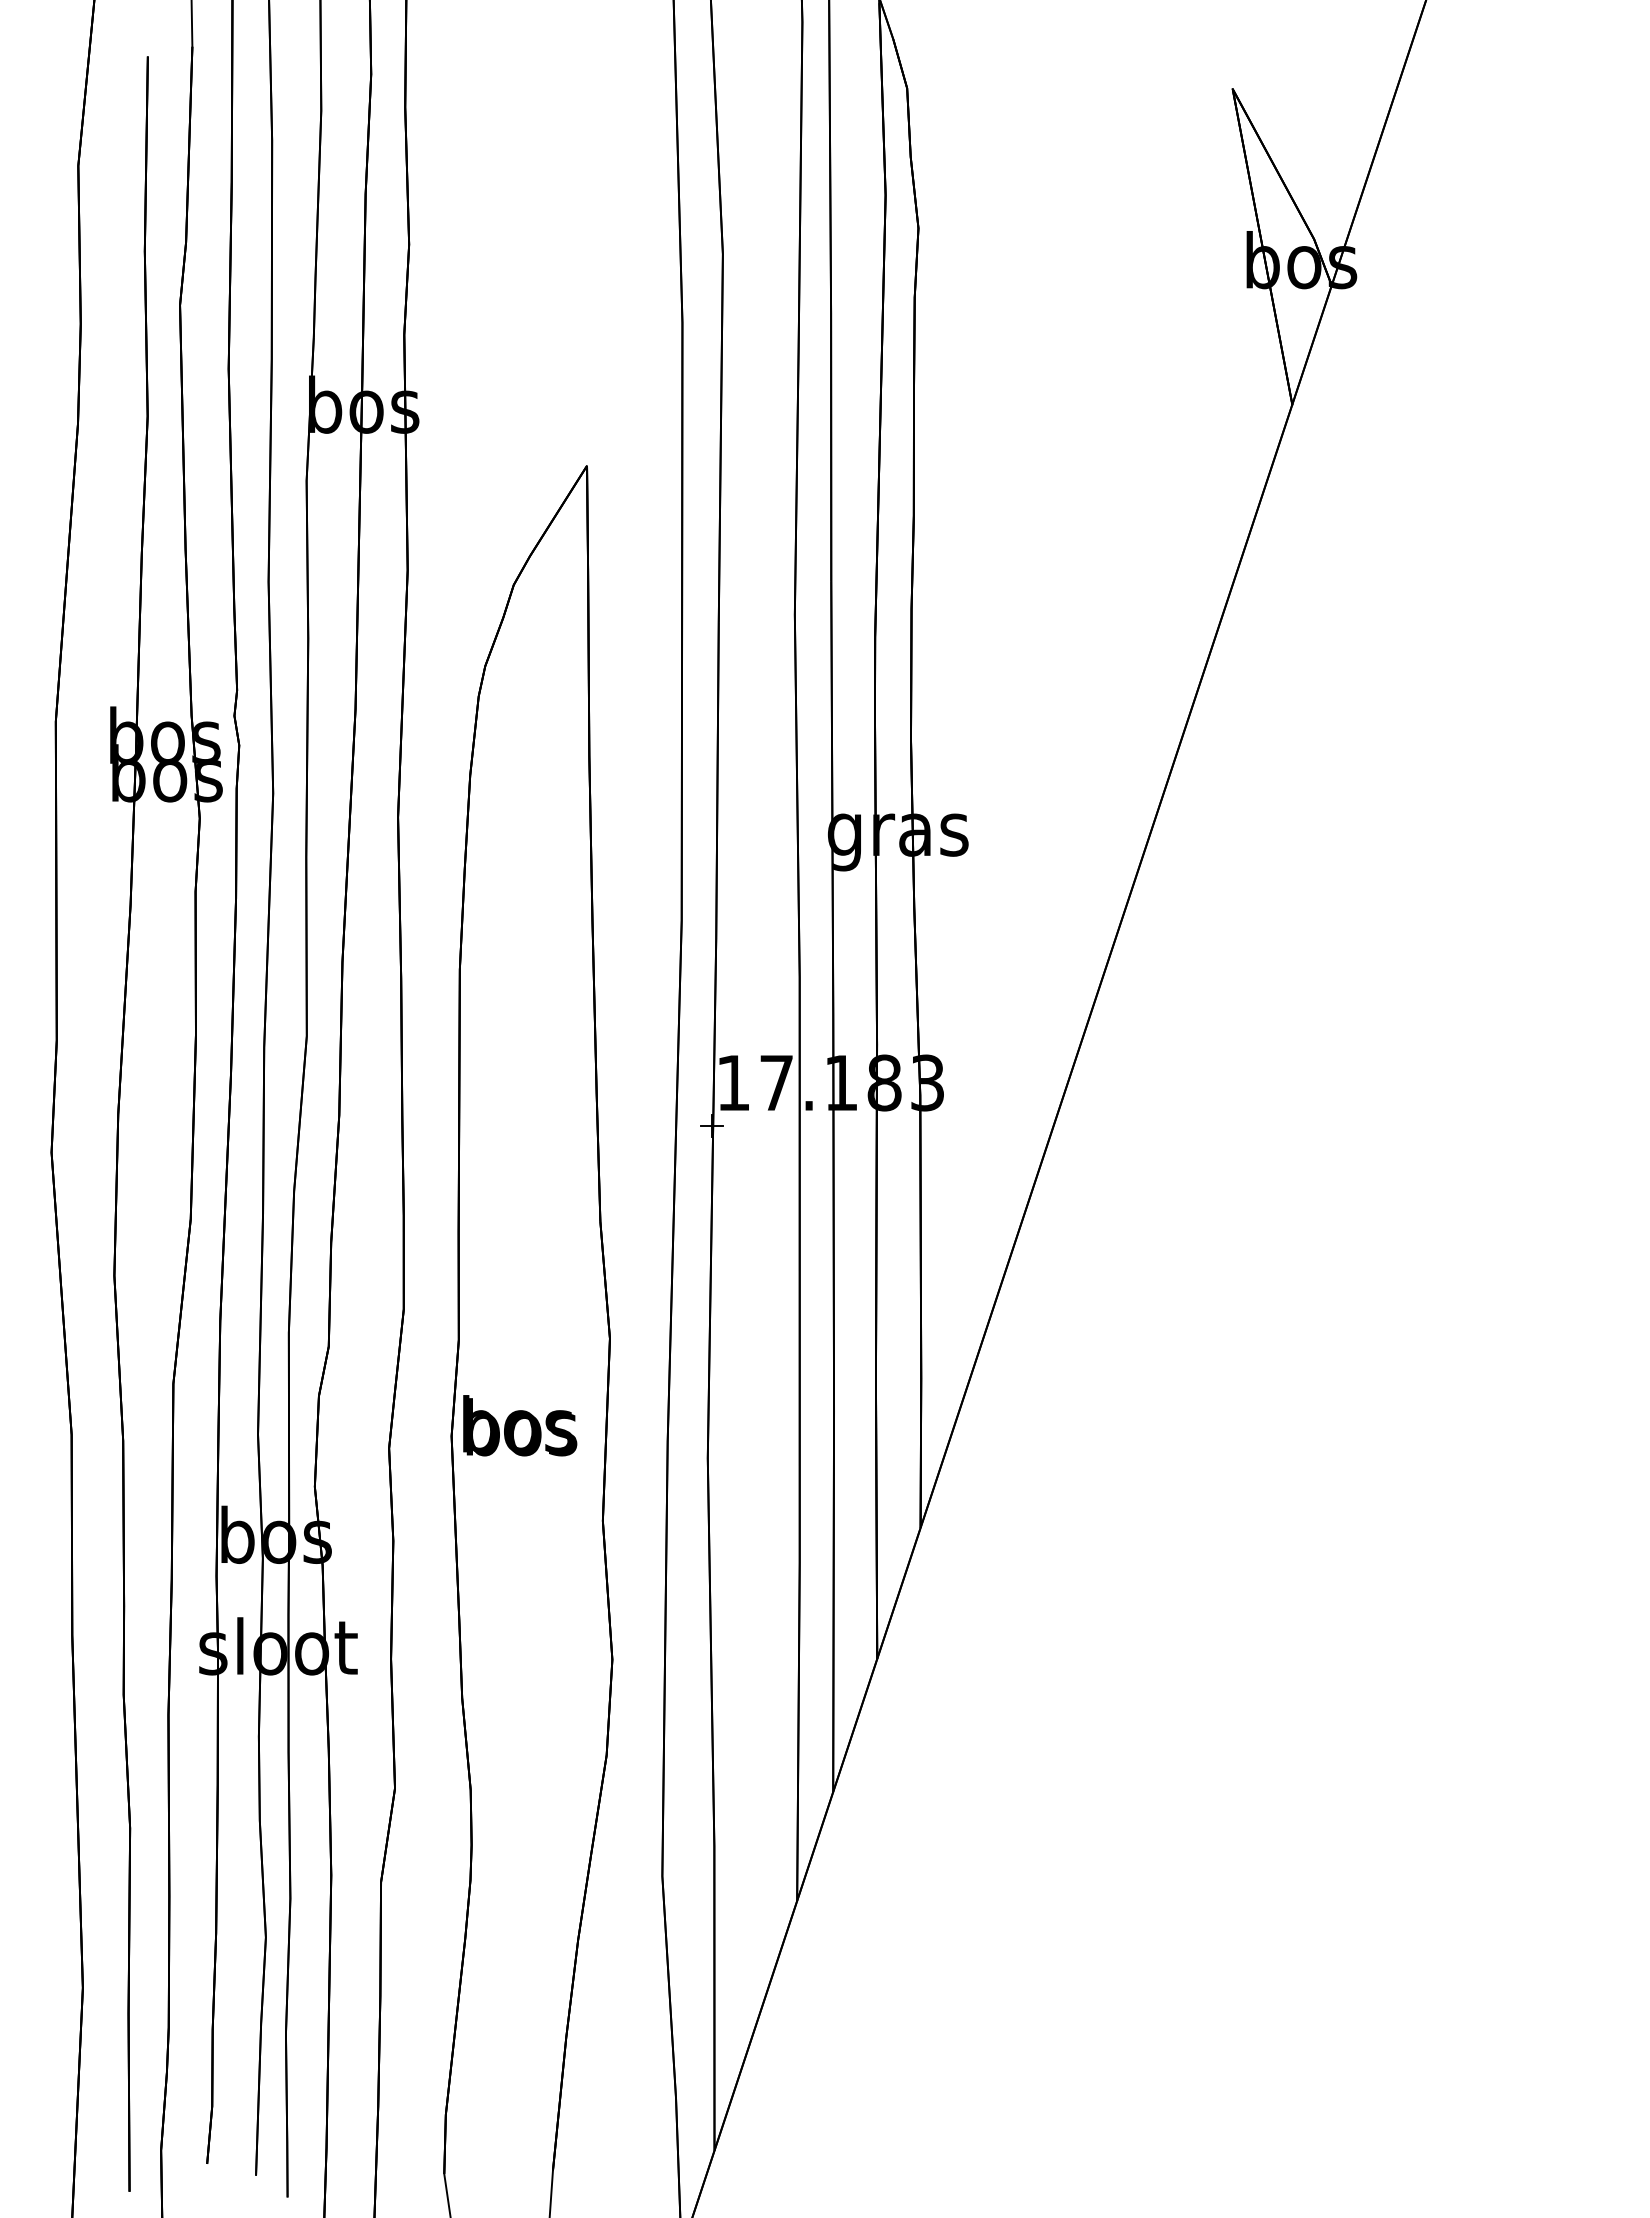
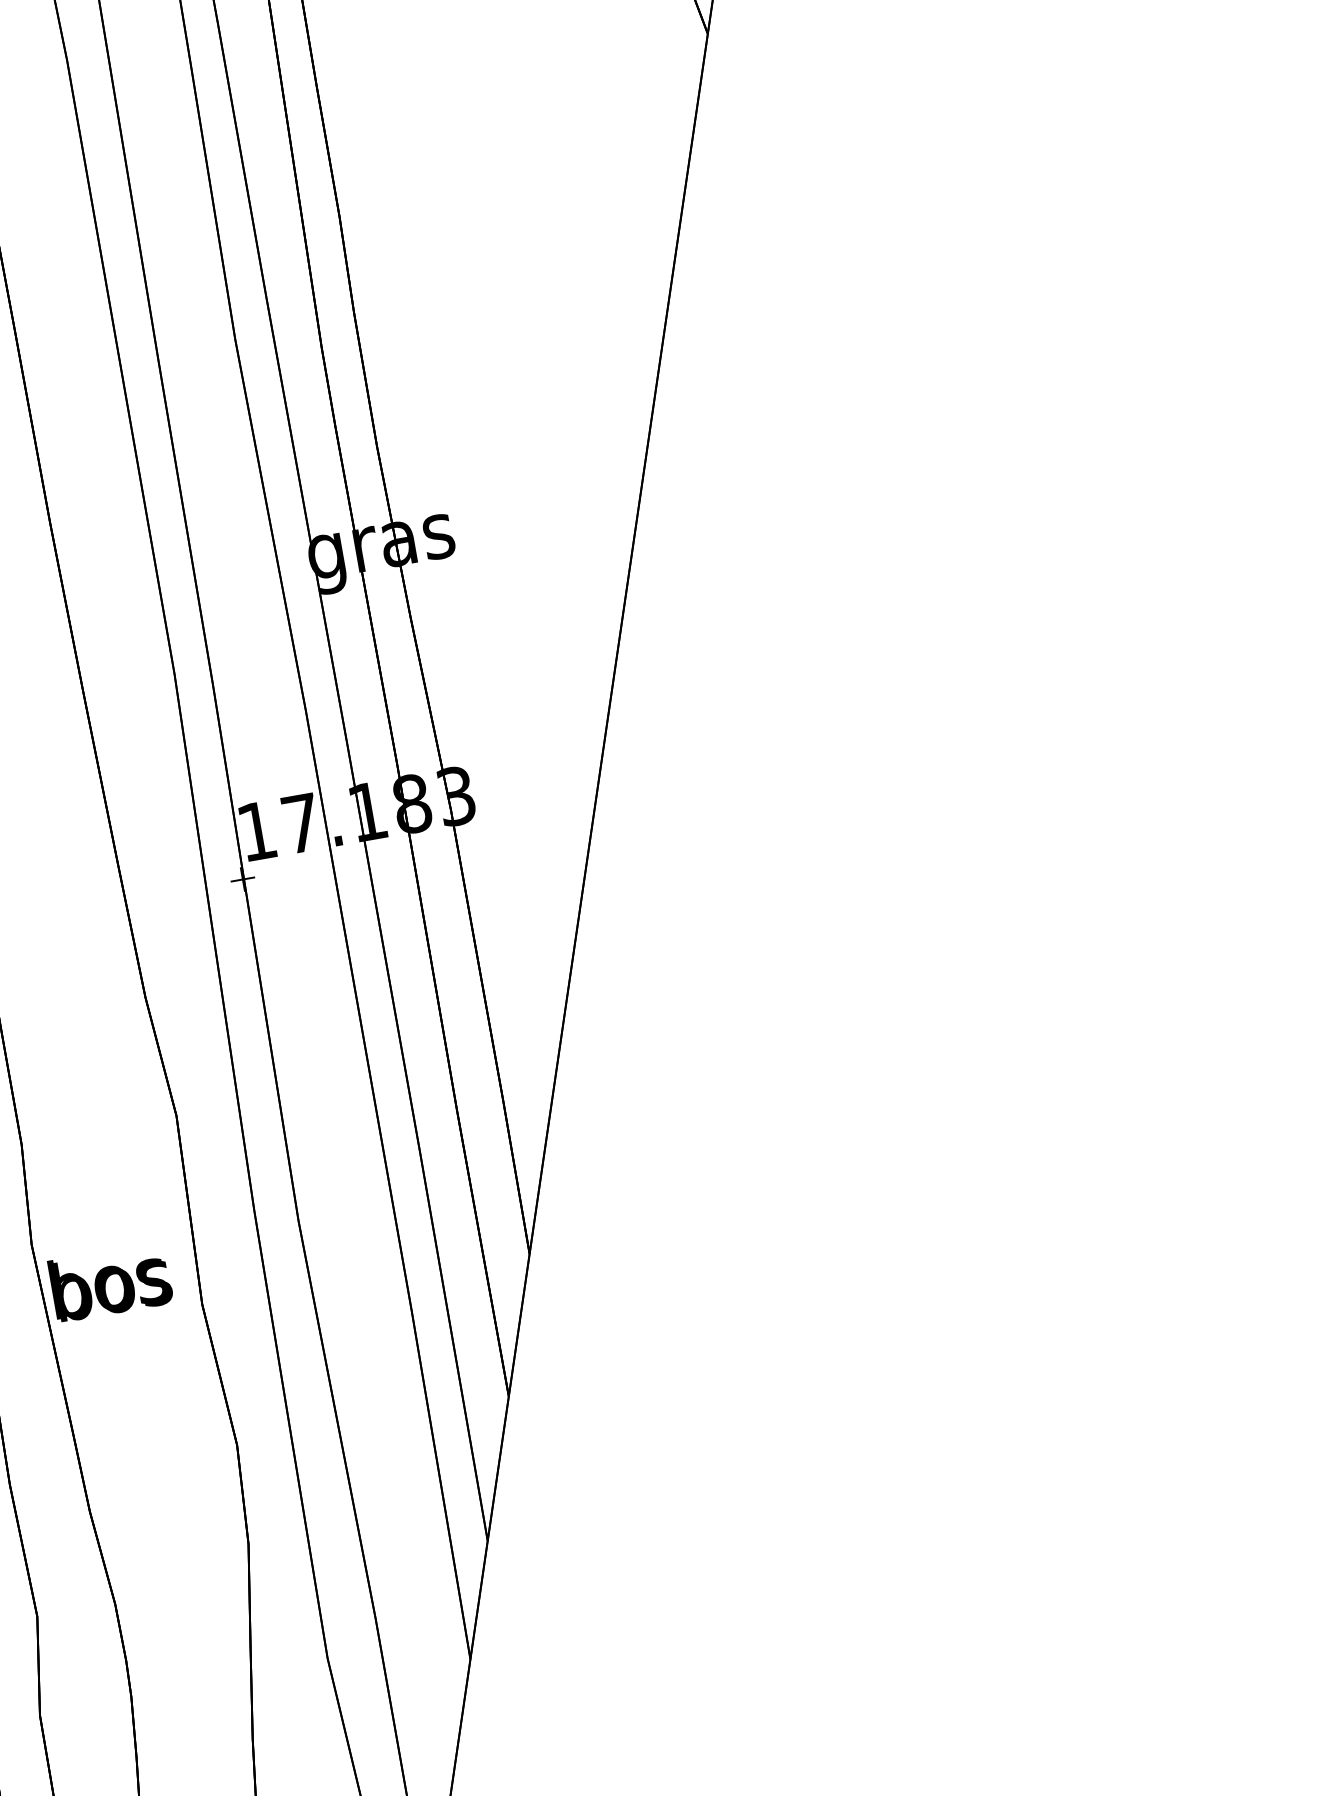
text: (520, 1425) -> (111, 1281), moved

